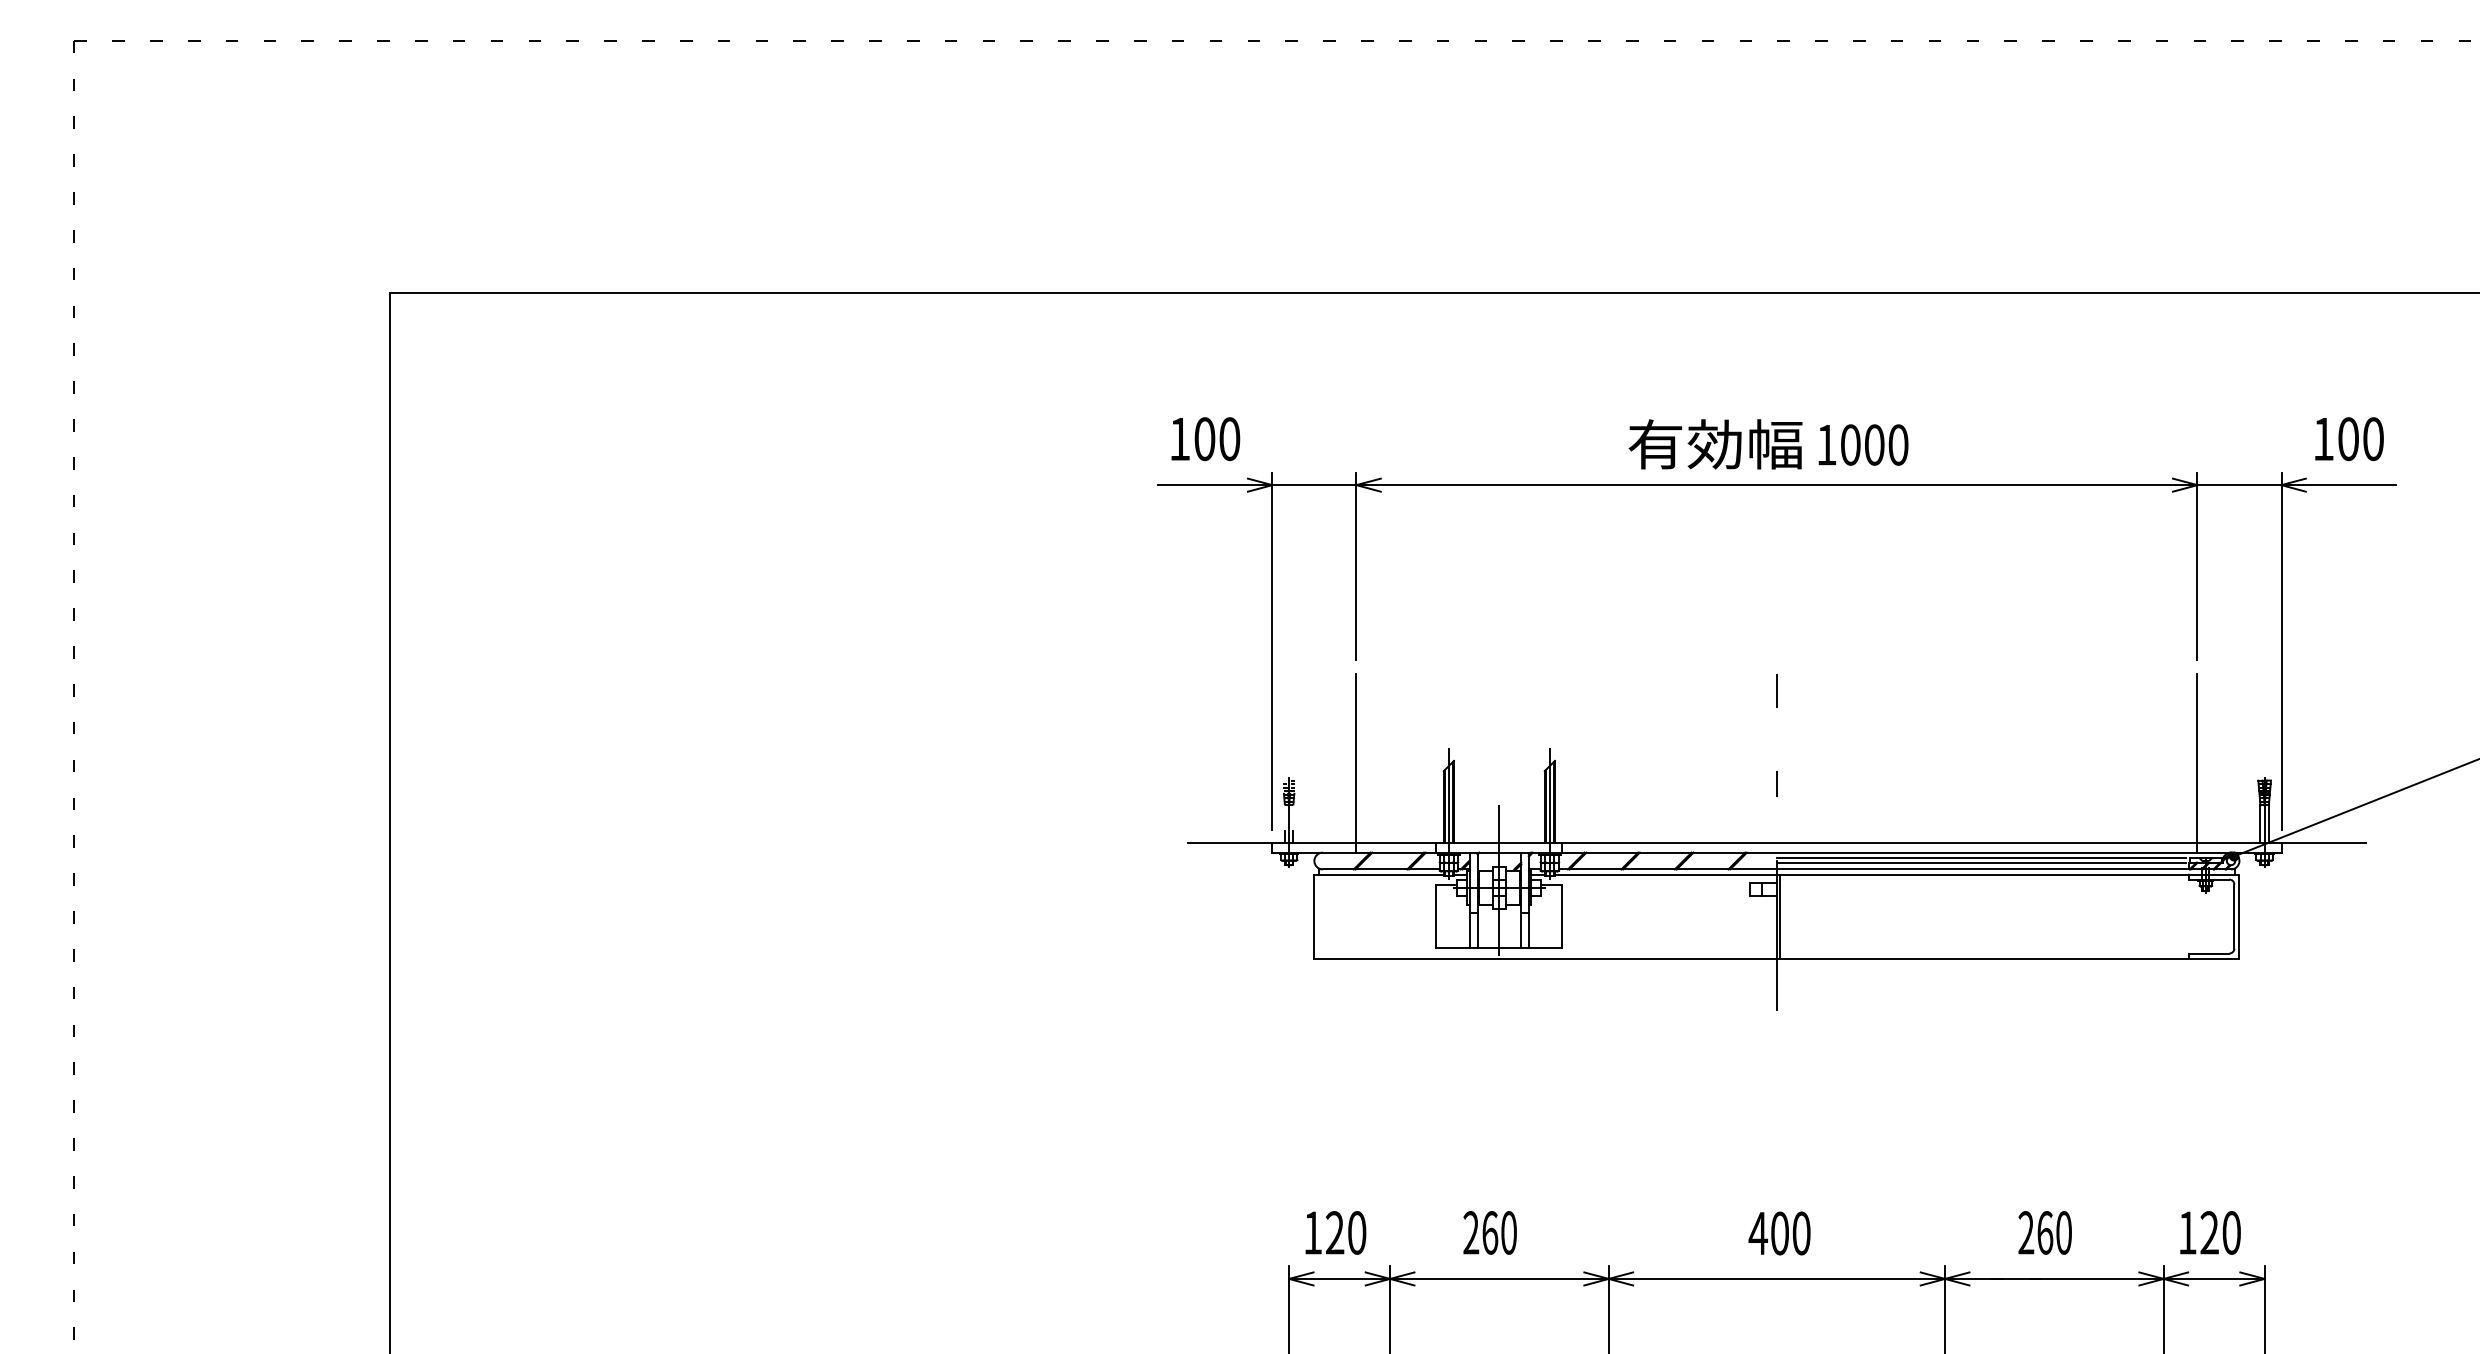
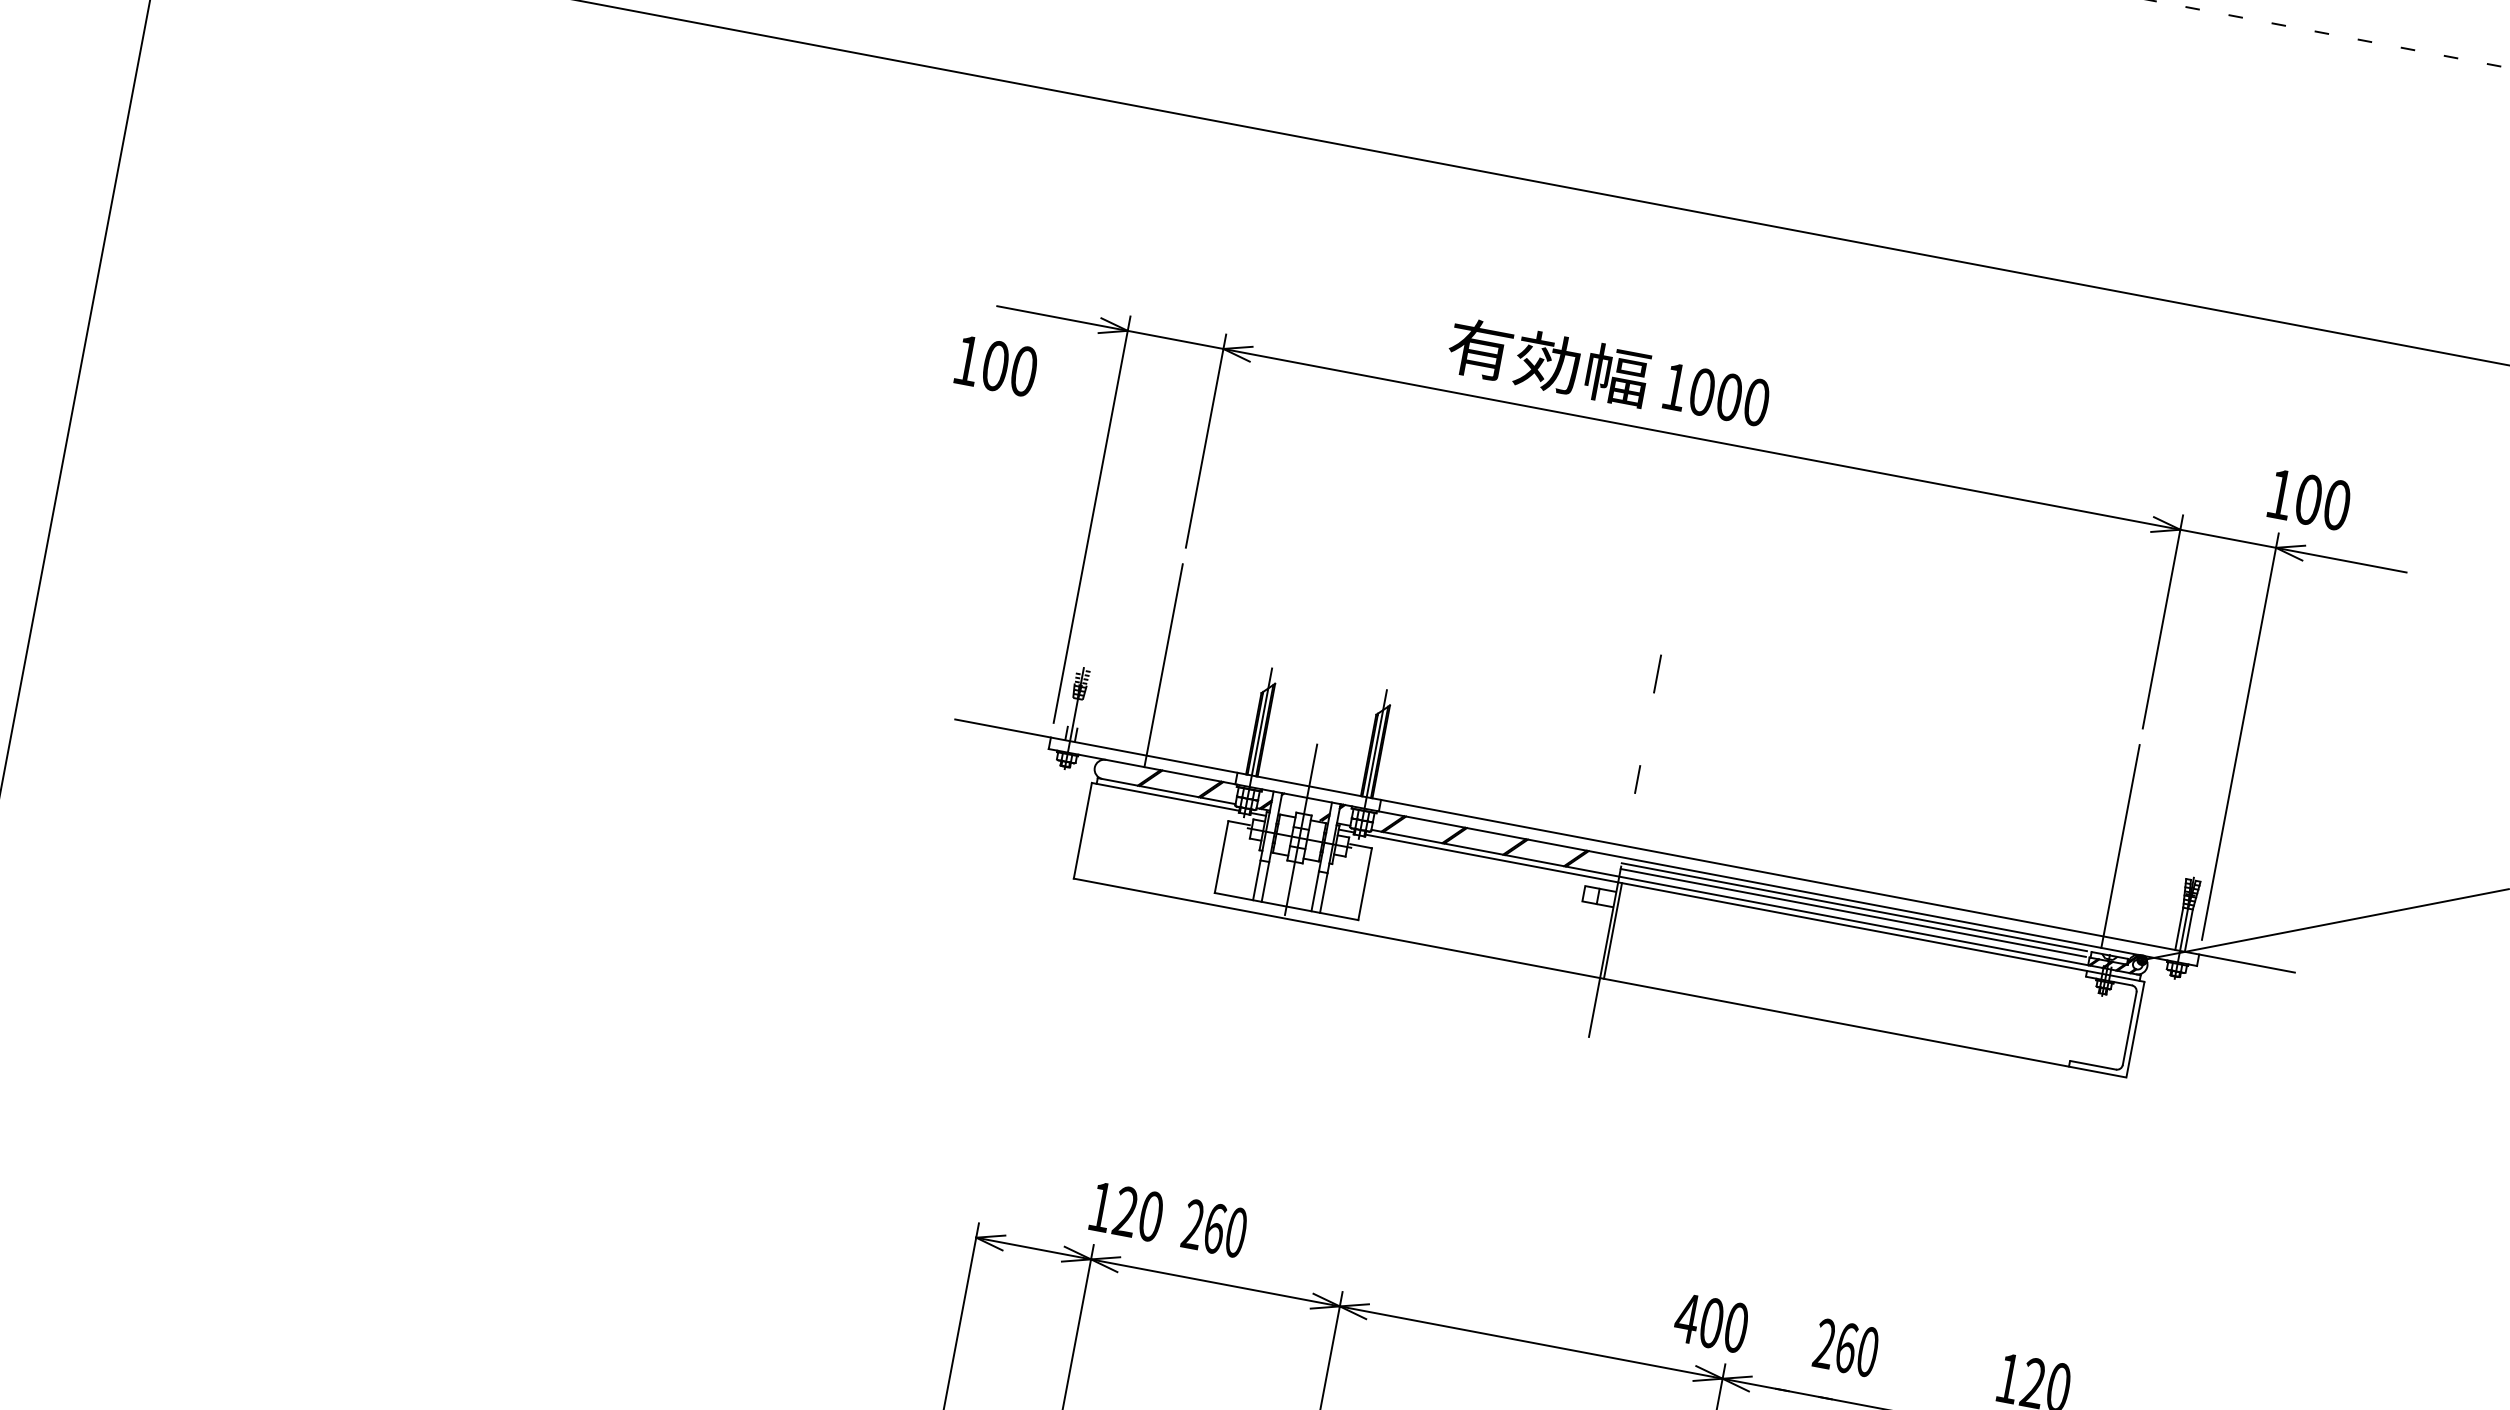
text: (1205, 439) -> (996, 366), moved
text: (2349, 439) -> (2309, 500), moved
text: (1768, 444) -> (1608, 373), moved
text: (1335, 1232) -> (1126, 1211), moved
text: (1779, 1233) -> (1711, 1323), moved

